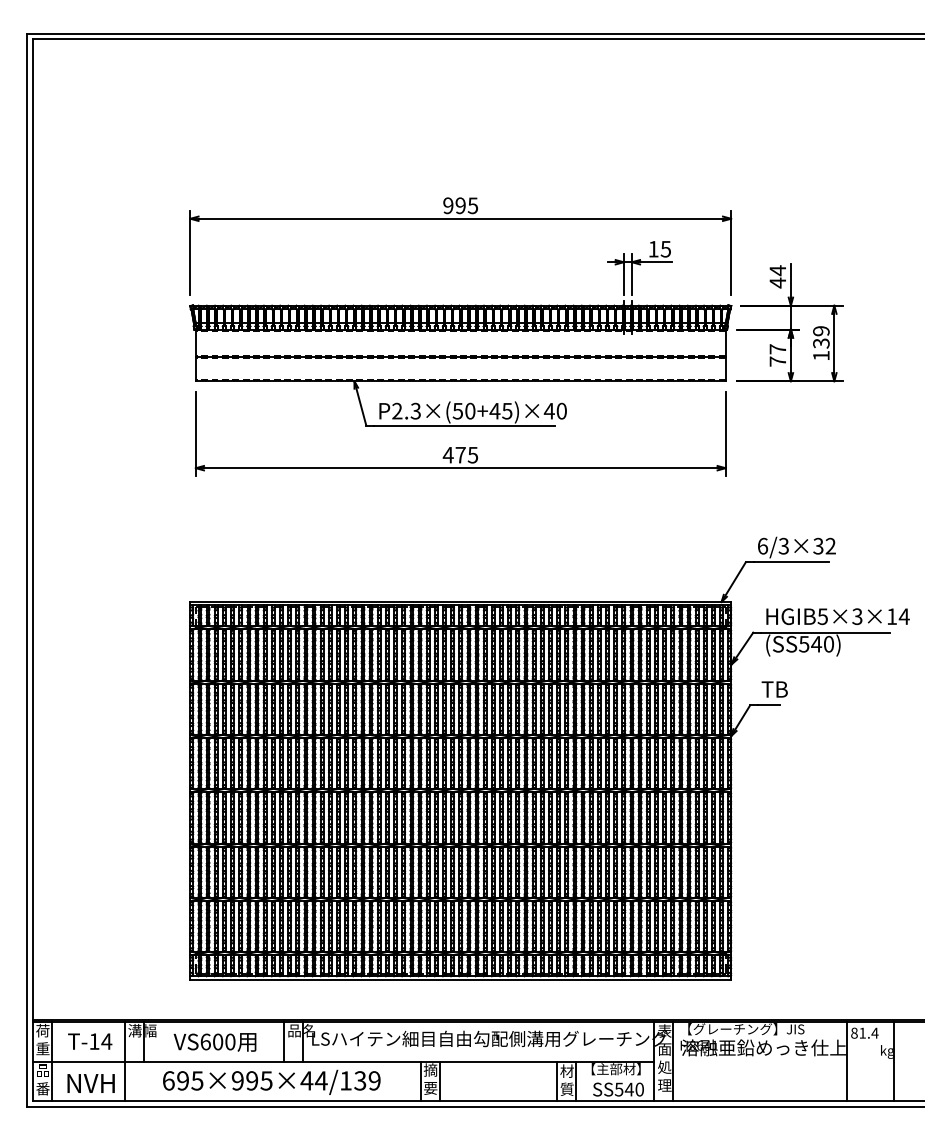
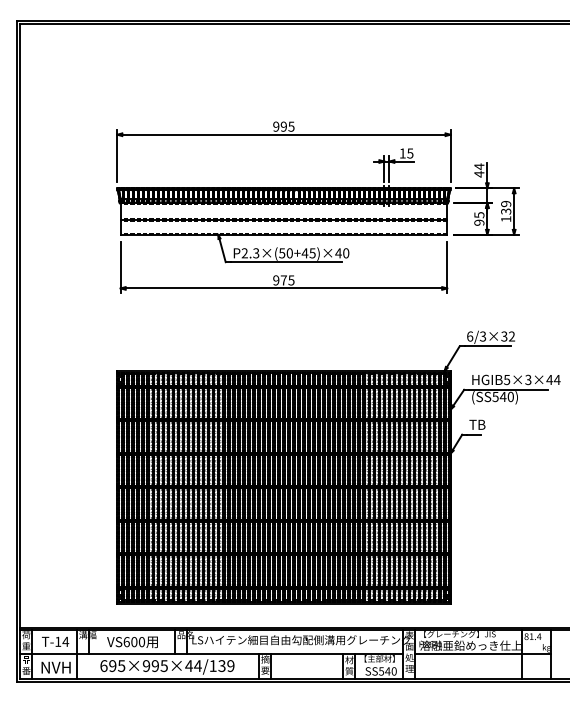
text: (778, 354) -> (479, 218), 77 -> 95
text: (447, 455) -> (275, 280), 475 -> 975
text: (891, 615) -> (549, 379), HGIB5×3×14 -> HGIB5×3×44
line: (782, 1062) -> (482, 654), added

